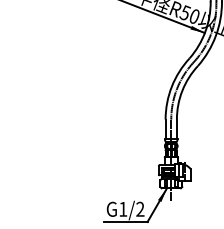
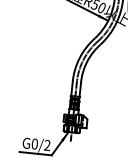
text: (123, 208) -> (35, 143), G1/2 -> G0/2

